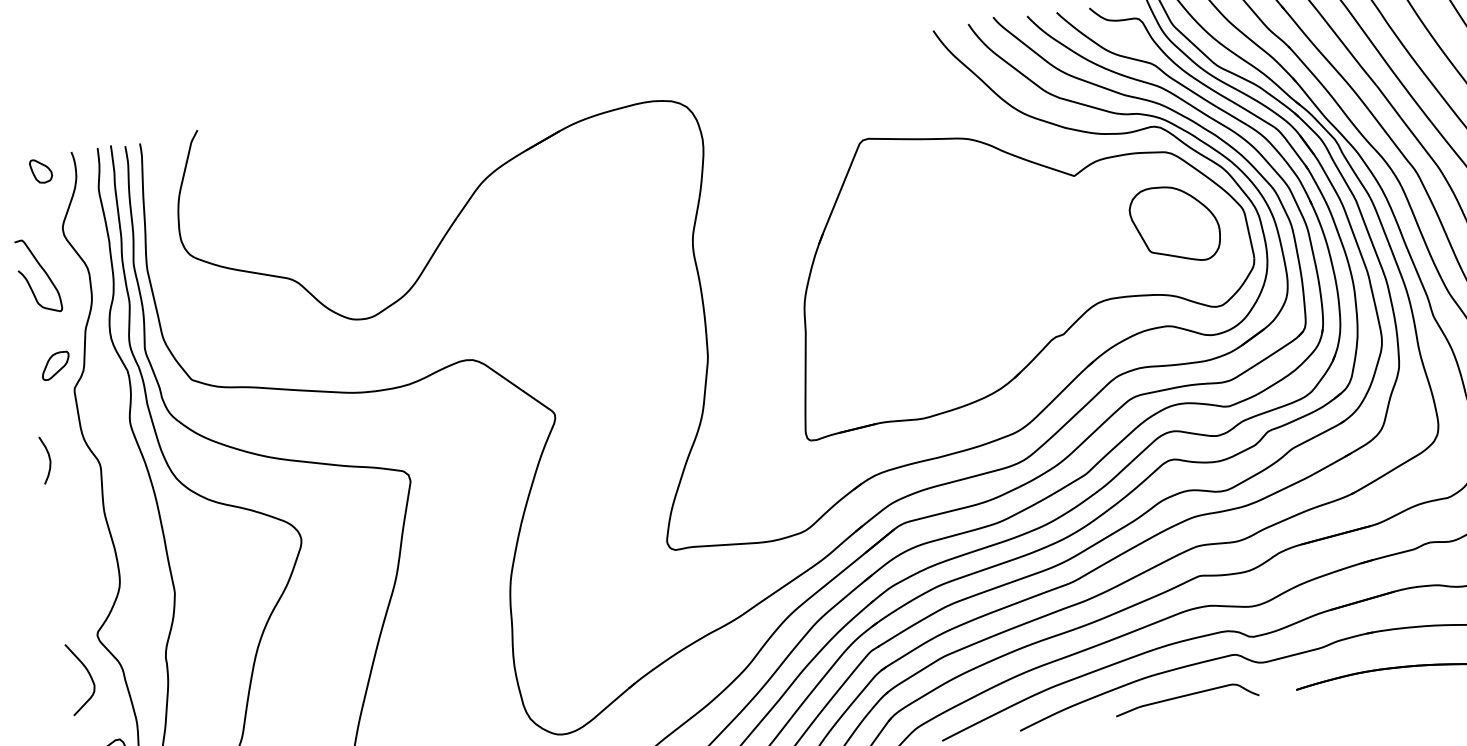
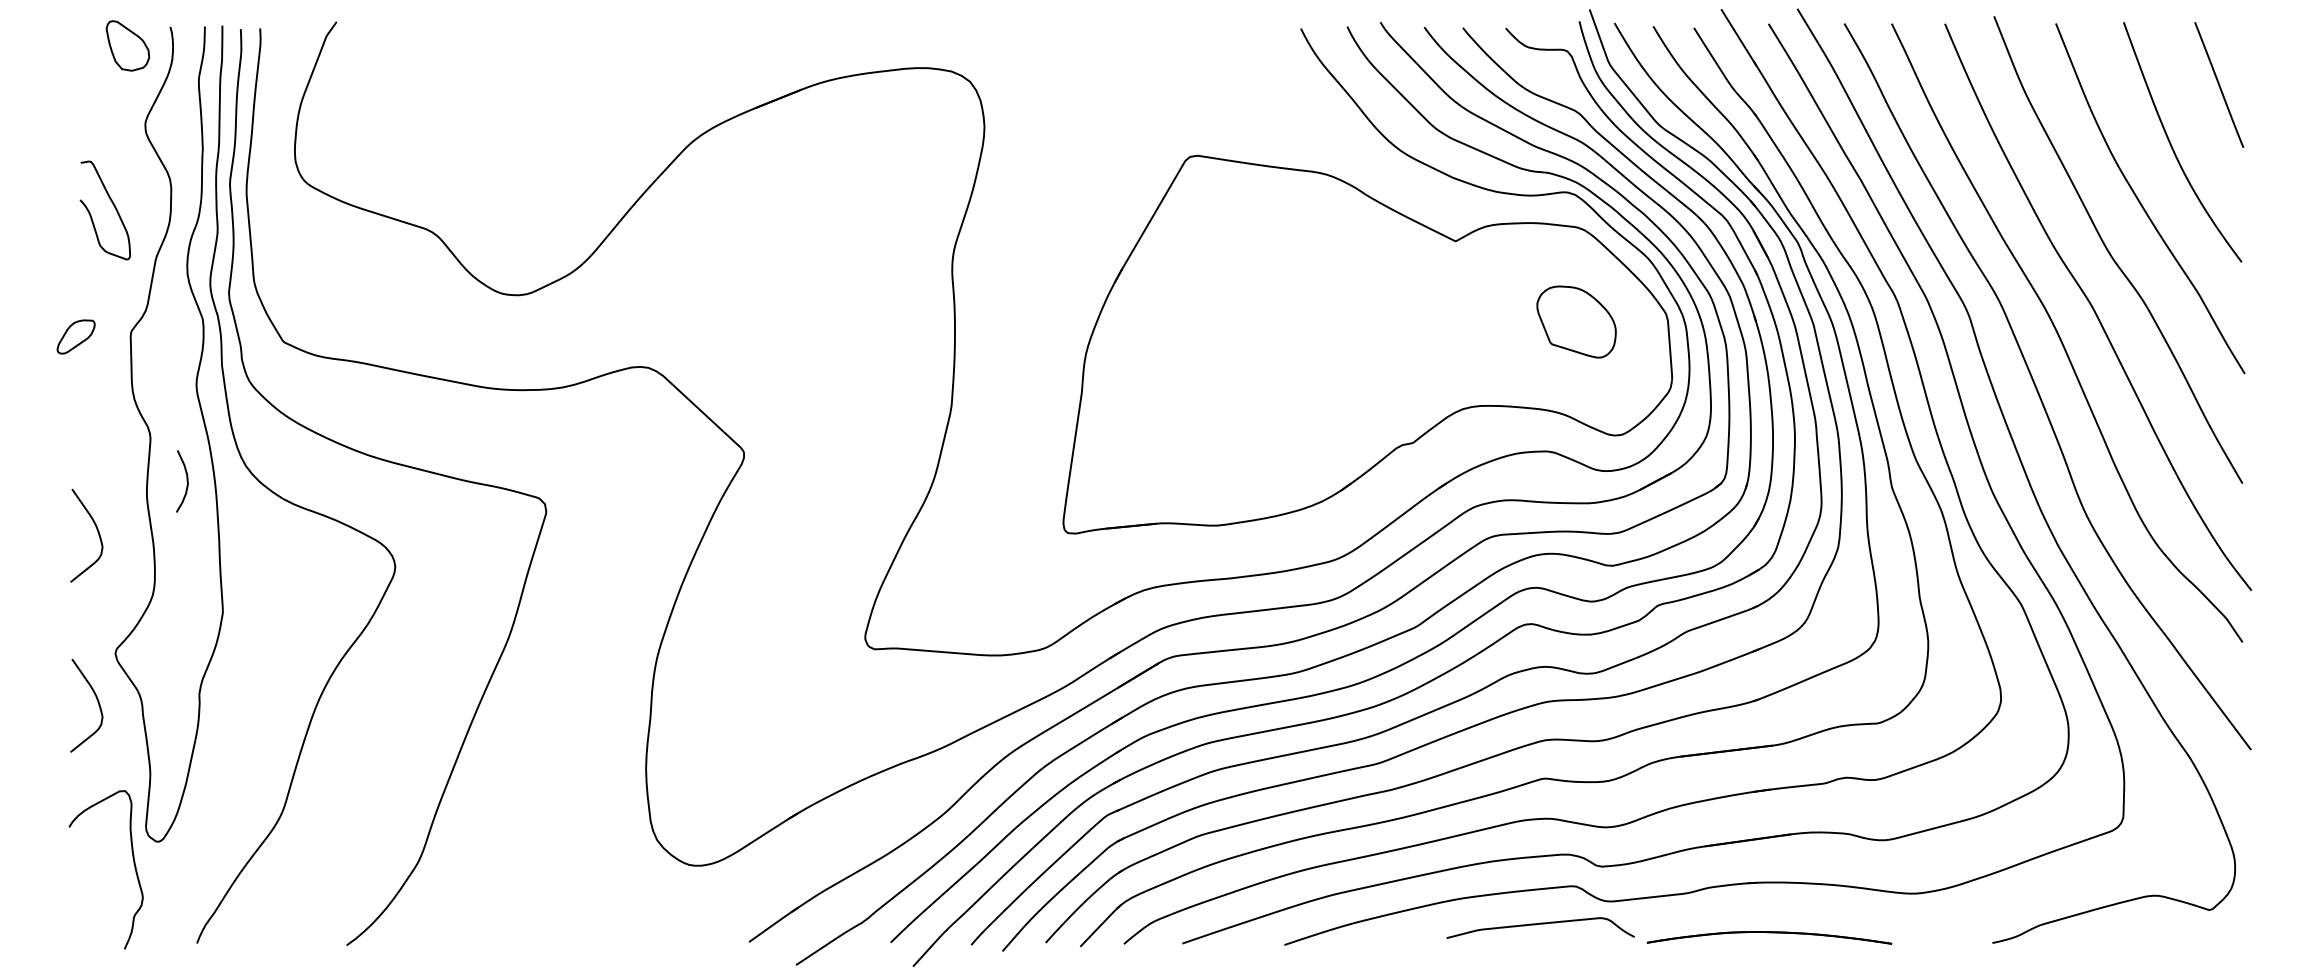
part: (41, 170) -> (128, 45), size x1.6
part: (1175, 224) -> (1576, 321), size x0.7
curve: (44, 272) -> (113, 206), moved
part: (55, 365) -> (75, 336), moved
curve: (49, 459) -> (186, 481), moved
curve: (70, 545) -> (97, 532), added
curve: (1186, 696) -> (1540, 924), moved

